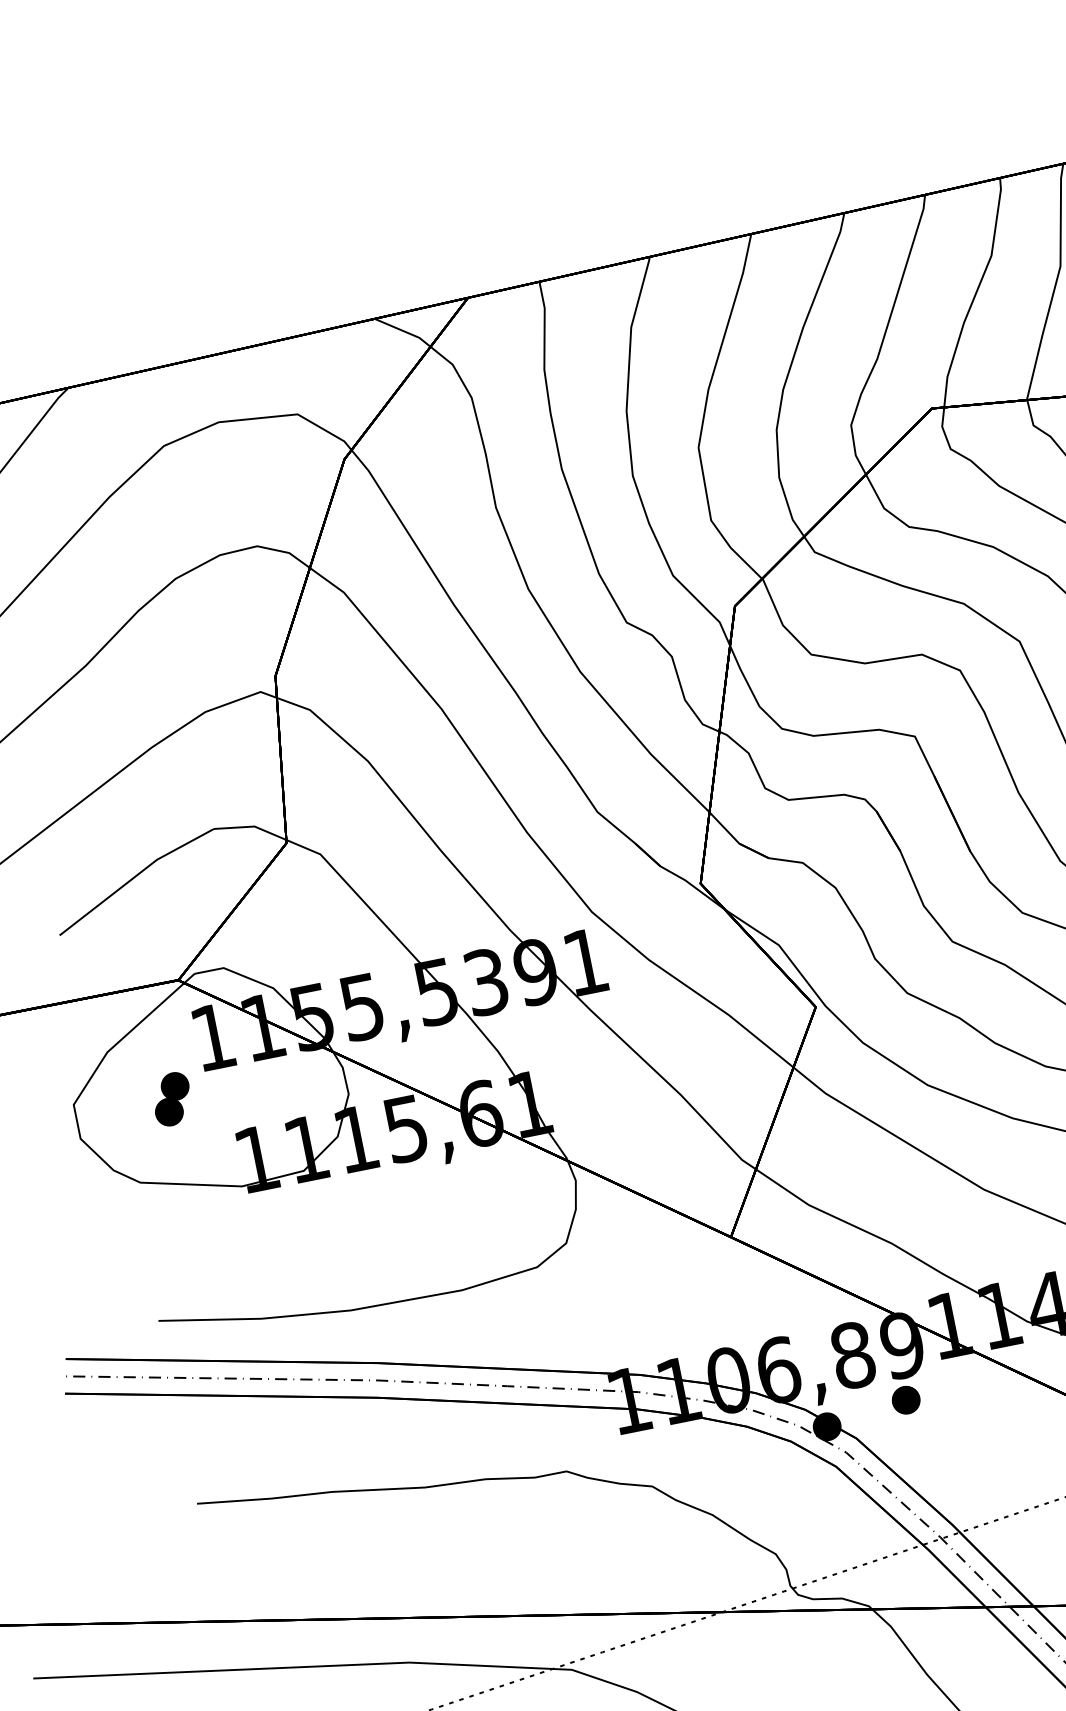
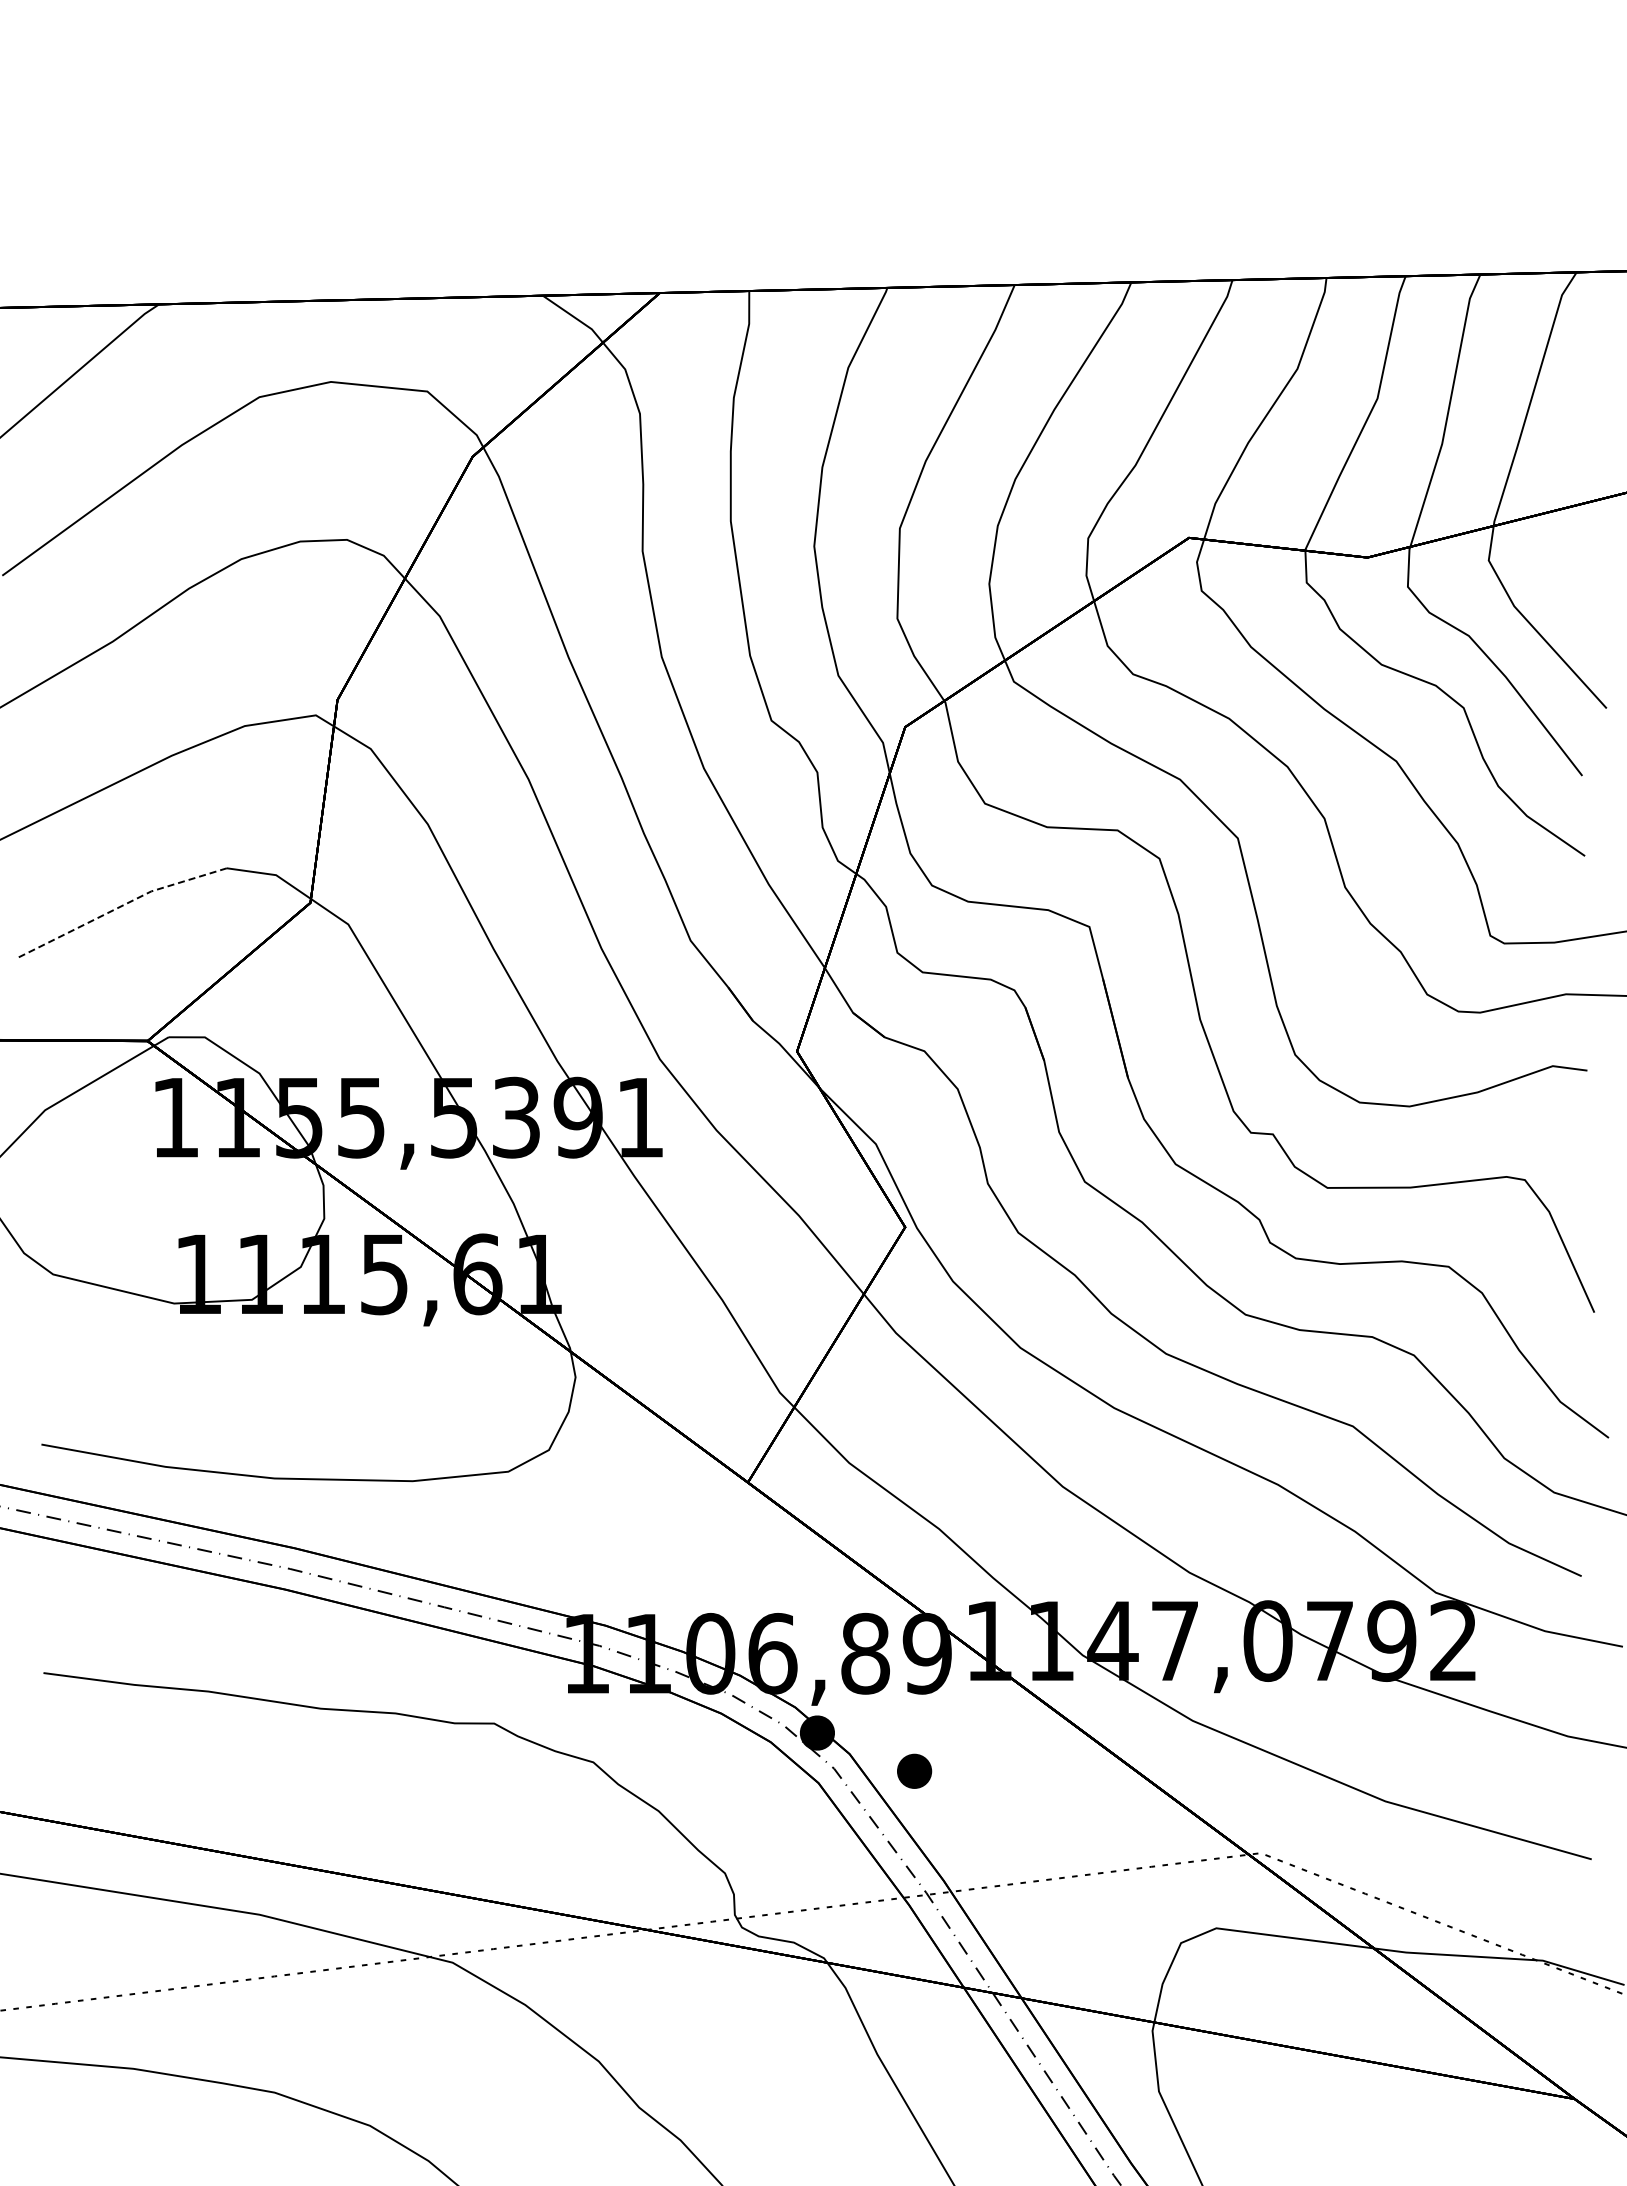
line: (134, 877) -> (119, 907), solid -> dashed
part: (172, 1099) -> (111, 1182), removed
part: (906, 1399) -> (914, 1770), moved

